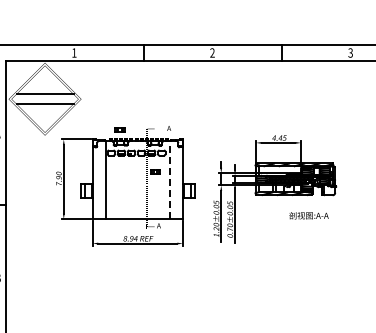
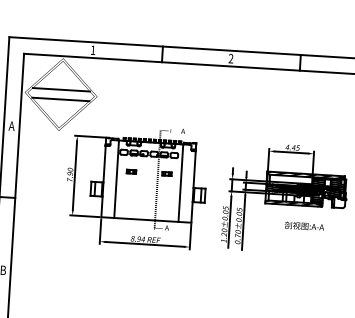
part: (119, 129) -> (131, 171), moved
line: (170, 180) -> (181, 183), dashed -> solid
text: (308, 215) -> (303, 225), moved

